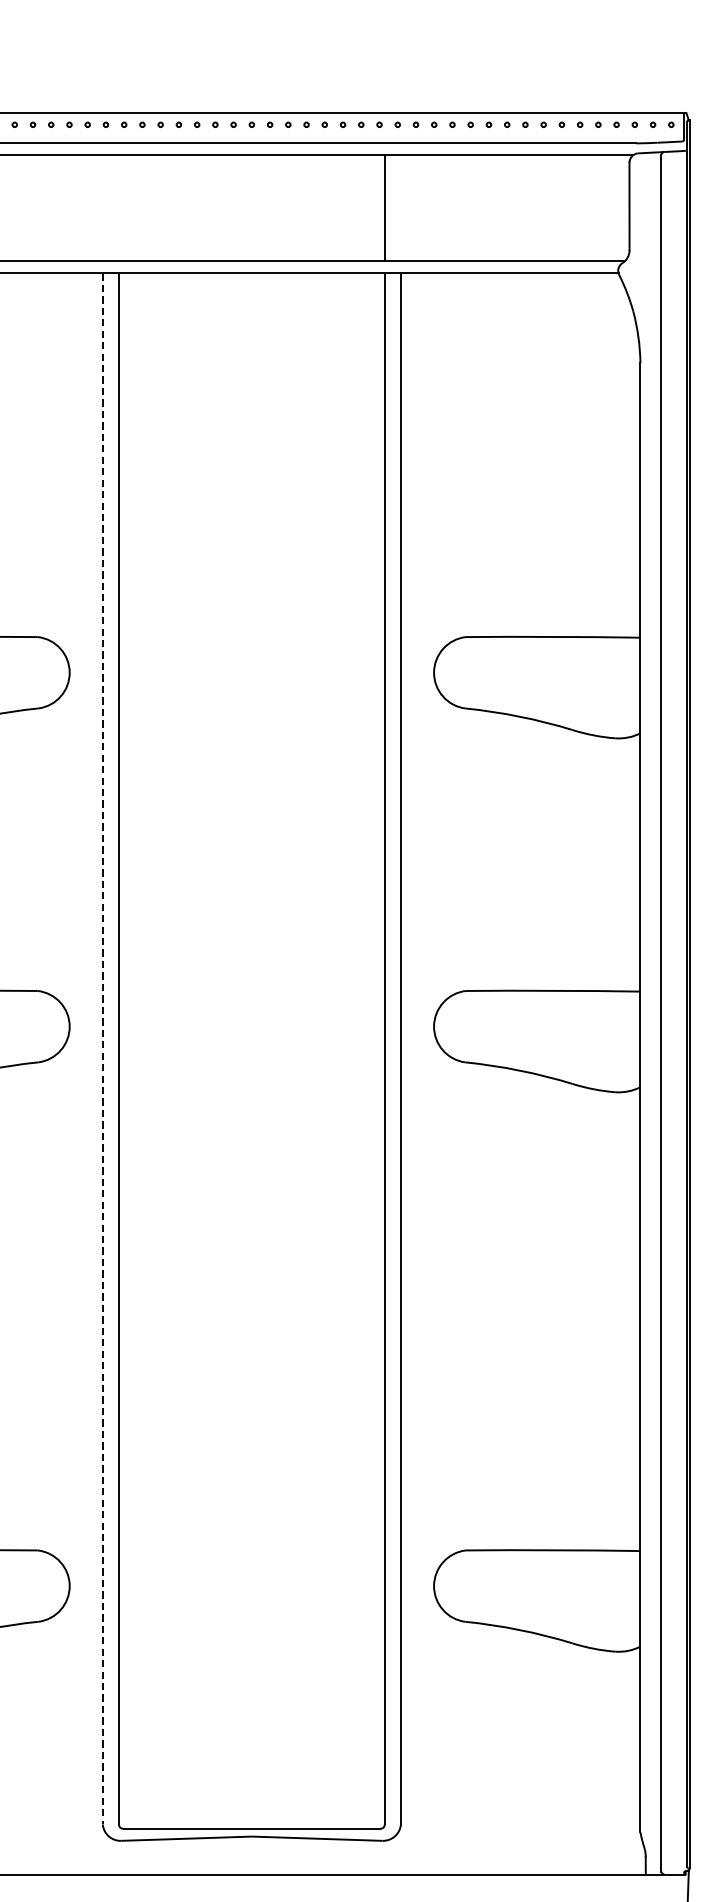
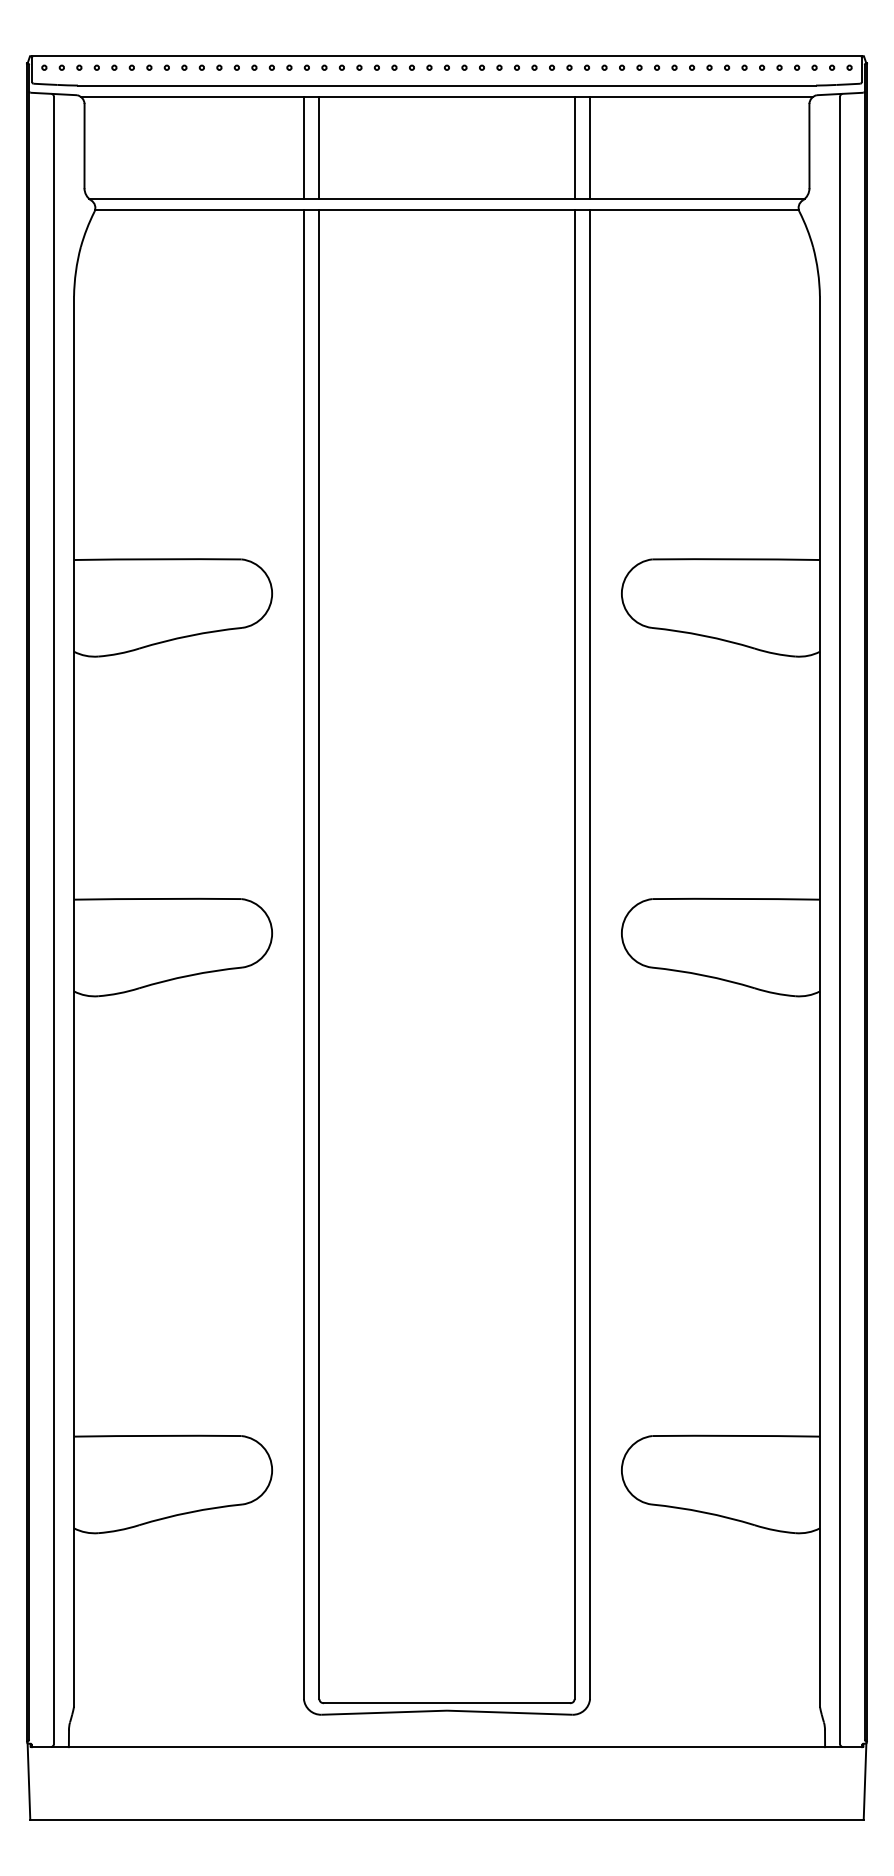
line: (102, 207) -> (303, 147), added
line: (119, 207) -> (319, 147), added
line: (401, 207) -> (590, 147), added
line: (102, 1049) -> (303, 955), dashed -> solid

